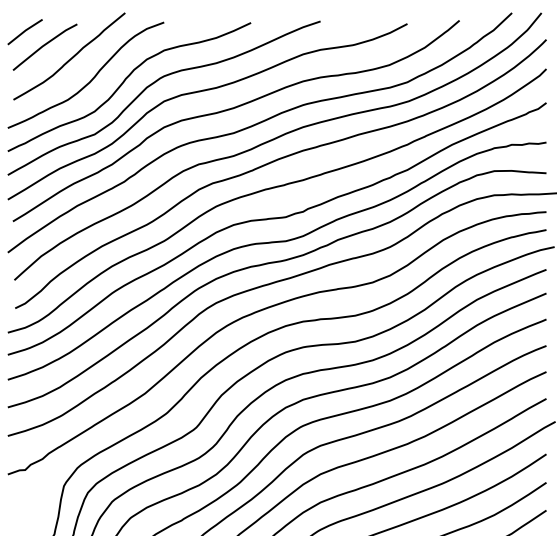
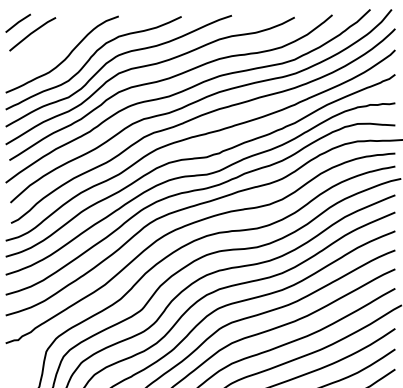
curve: (71, 57) -> (51, 41), removed

